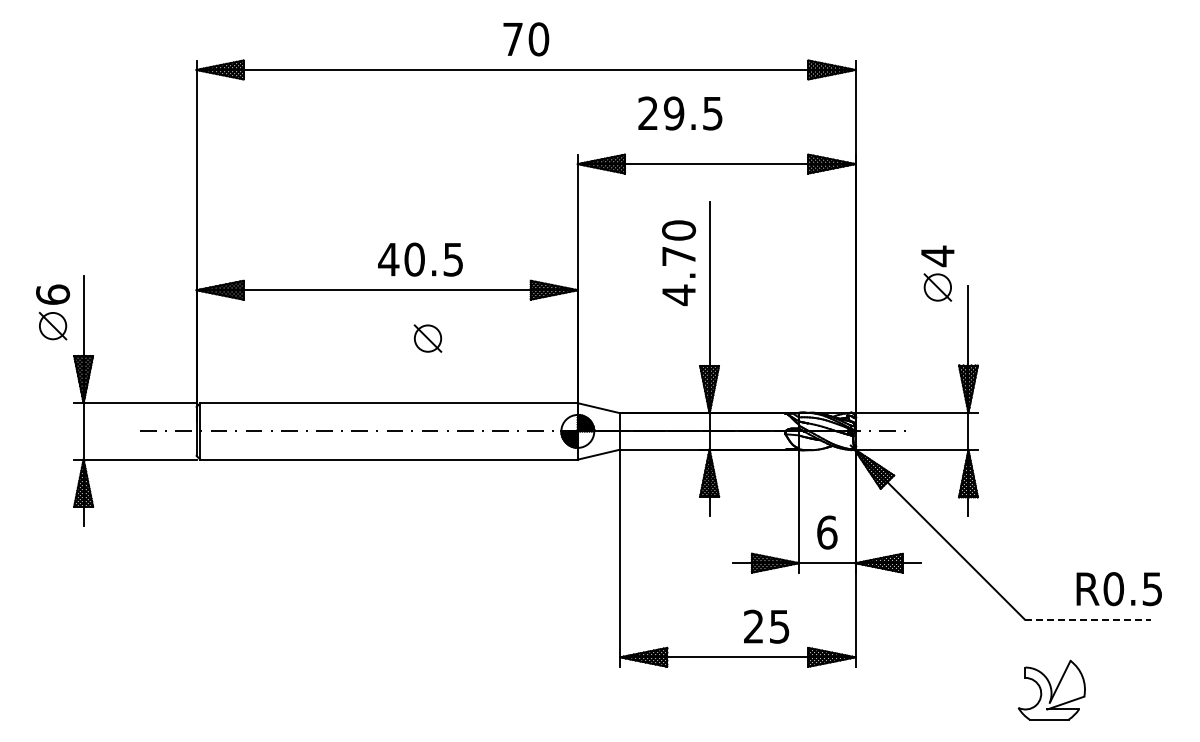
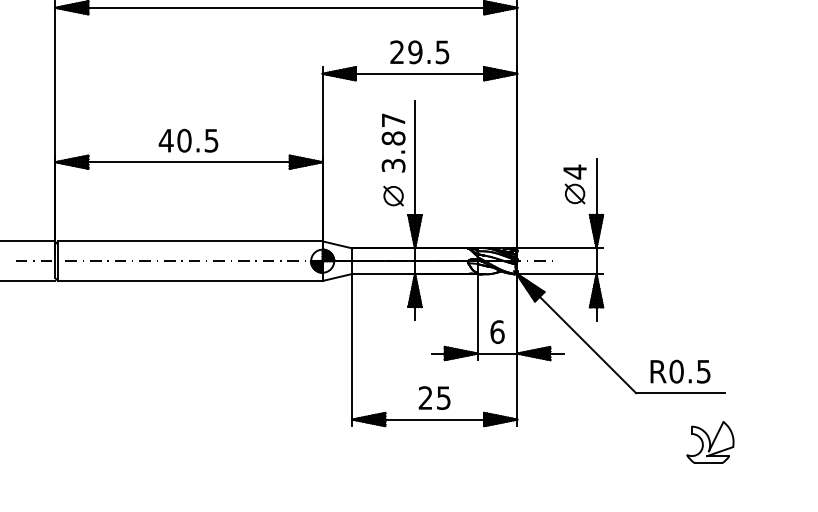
text: (680, 113) -> (419, 52), moved
text: (420, 259) -> (188, 140), moved
text: (679, 263) -> (393, 143), 4.70 -> 3.87
part: (937, 273) -> (574, 184), moved
part: (427, 338) -> (393, 196), moved
text: (1118, 589) -> (679, 371), moved
line: (1088, 619) -> (680, 393), dashed -> solid
text: (766, 626) -> (434, 397), moved
part: (1051, 689) -> (710, 442), moved

